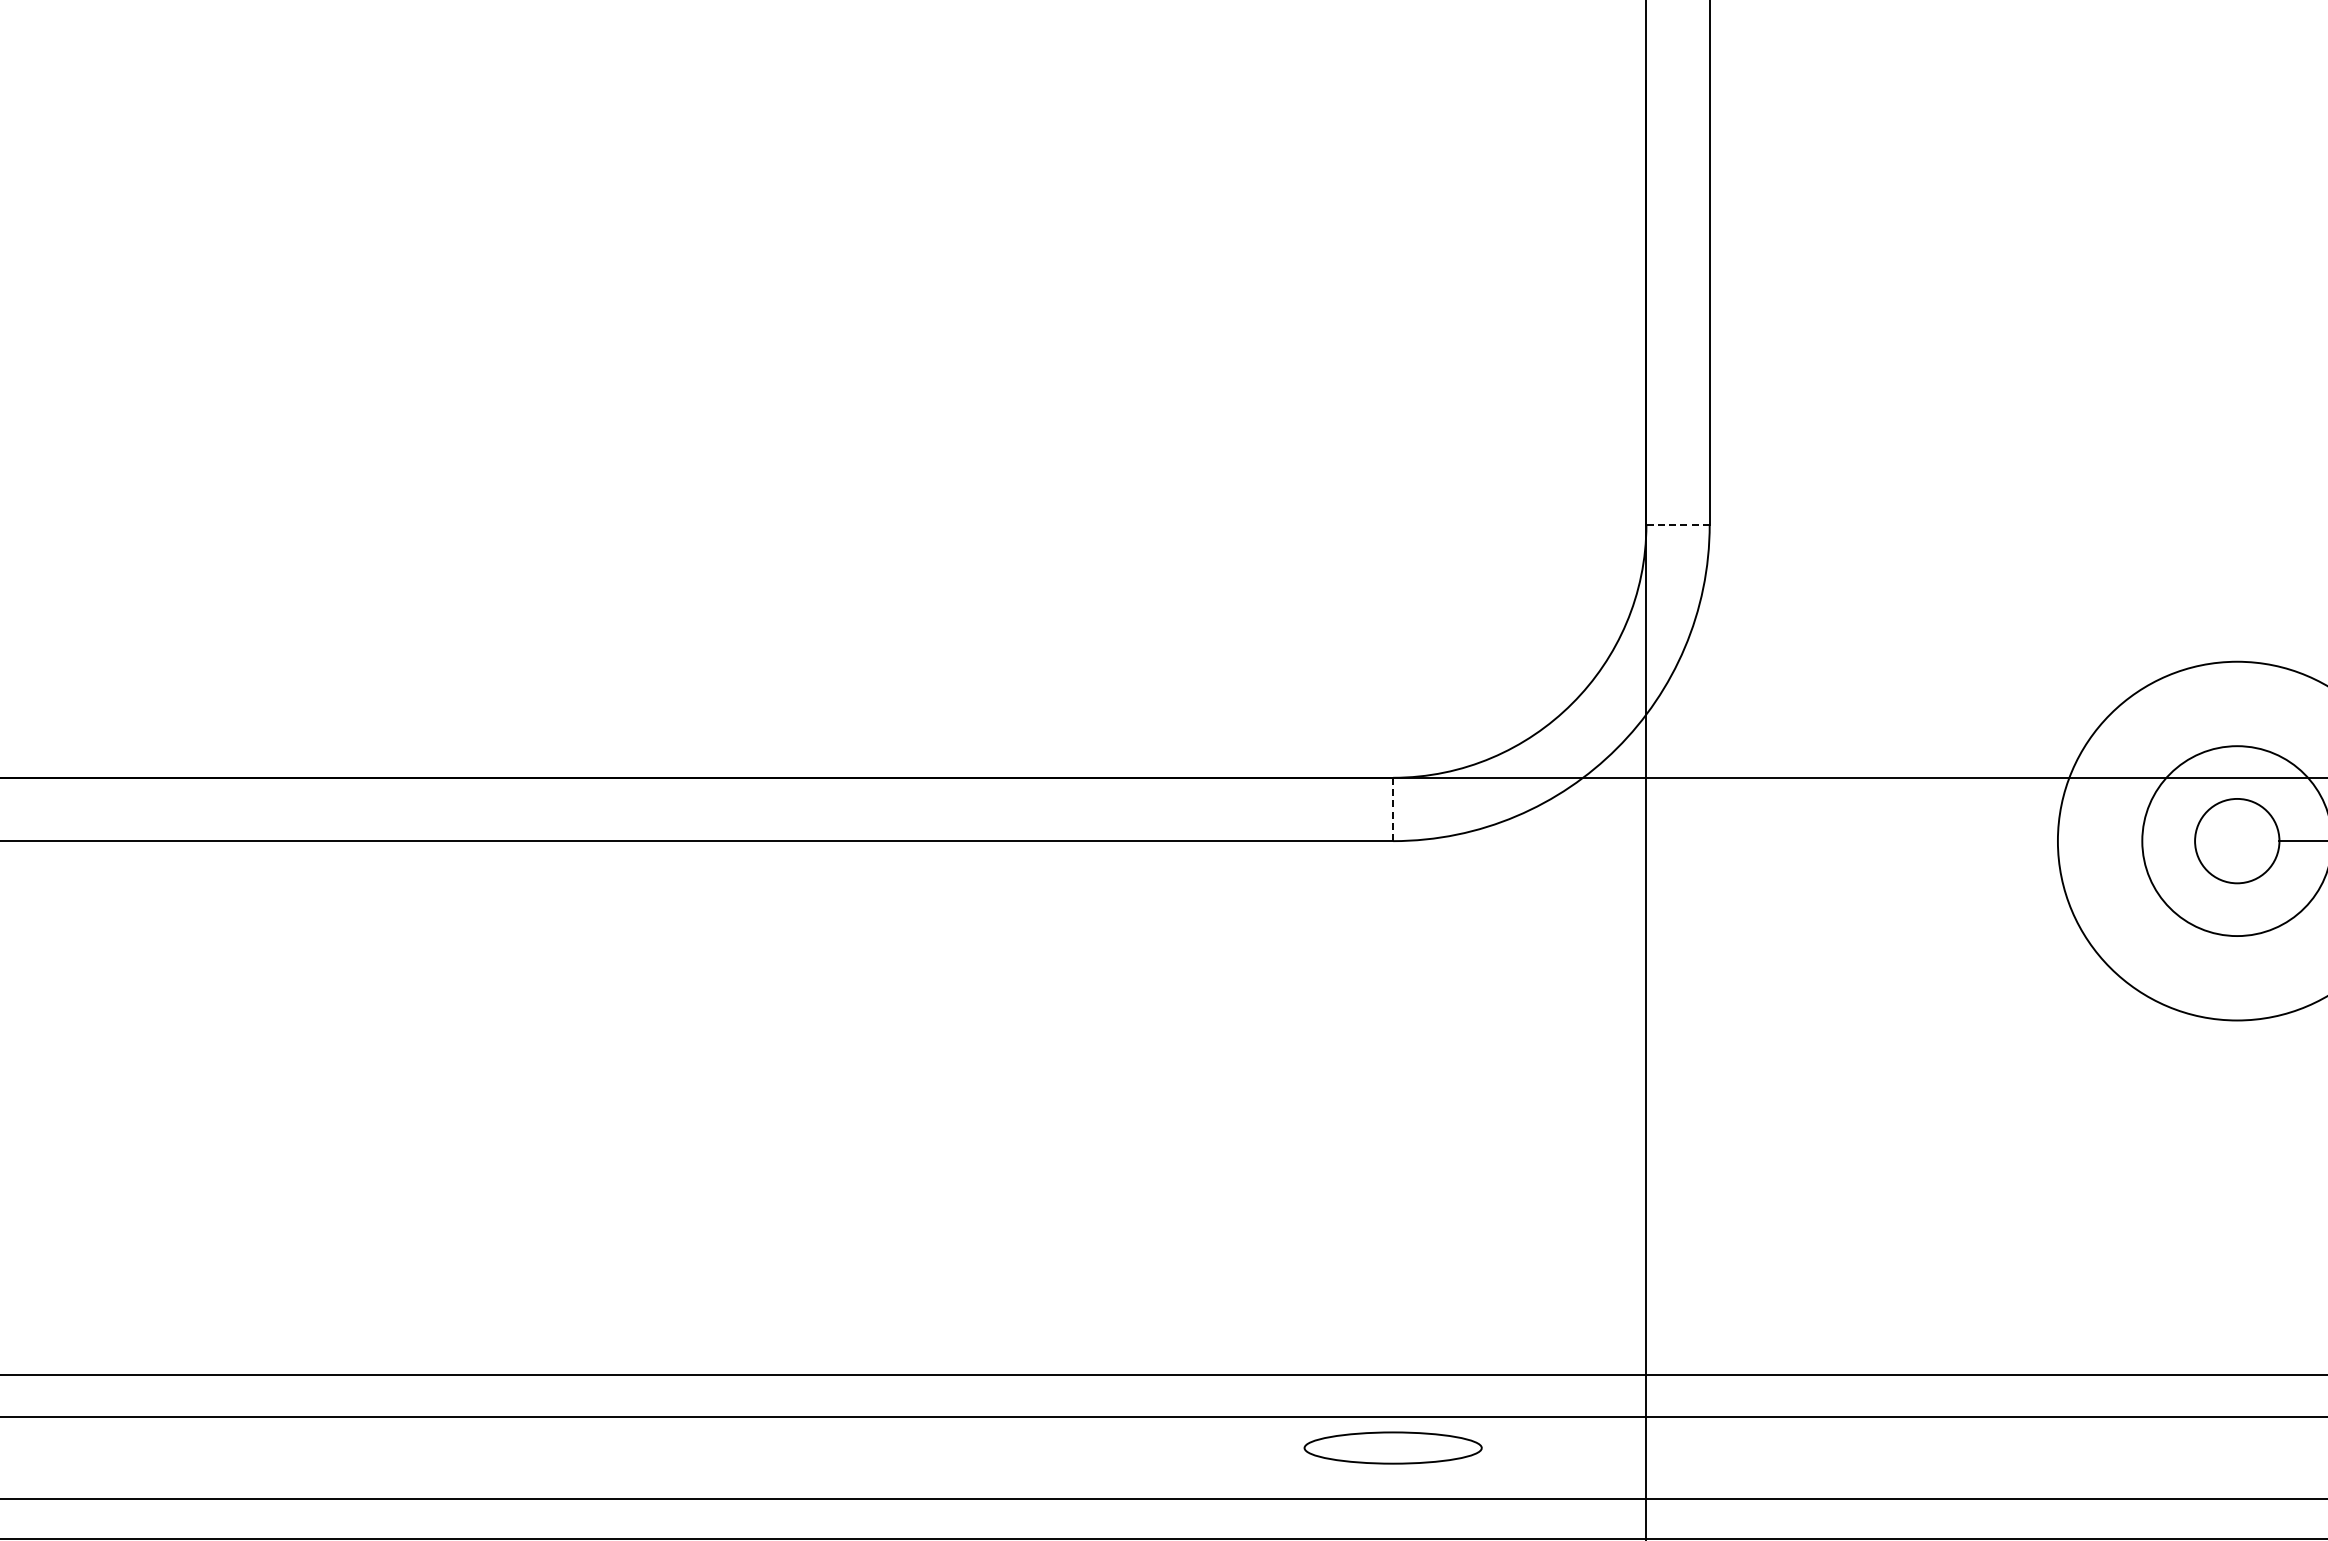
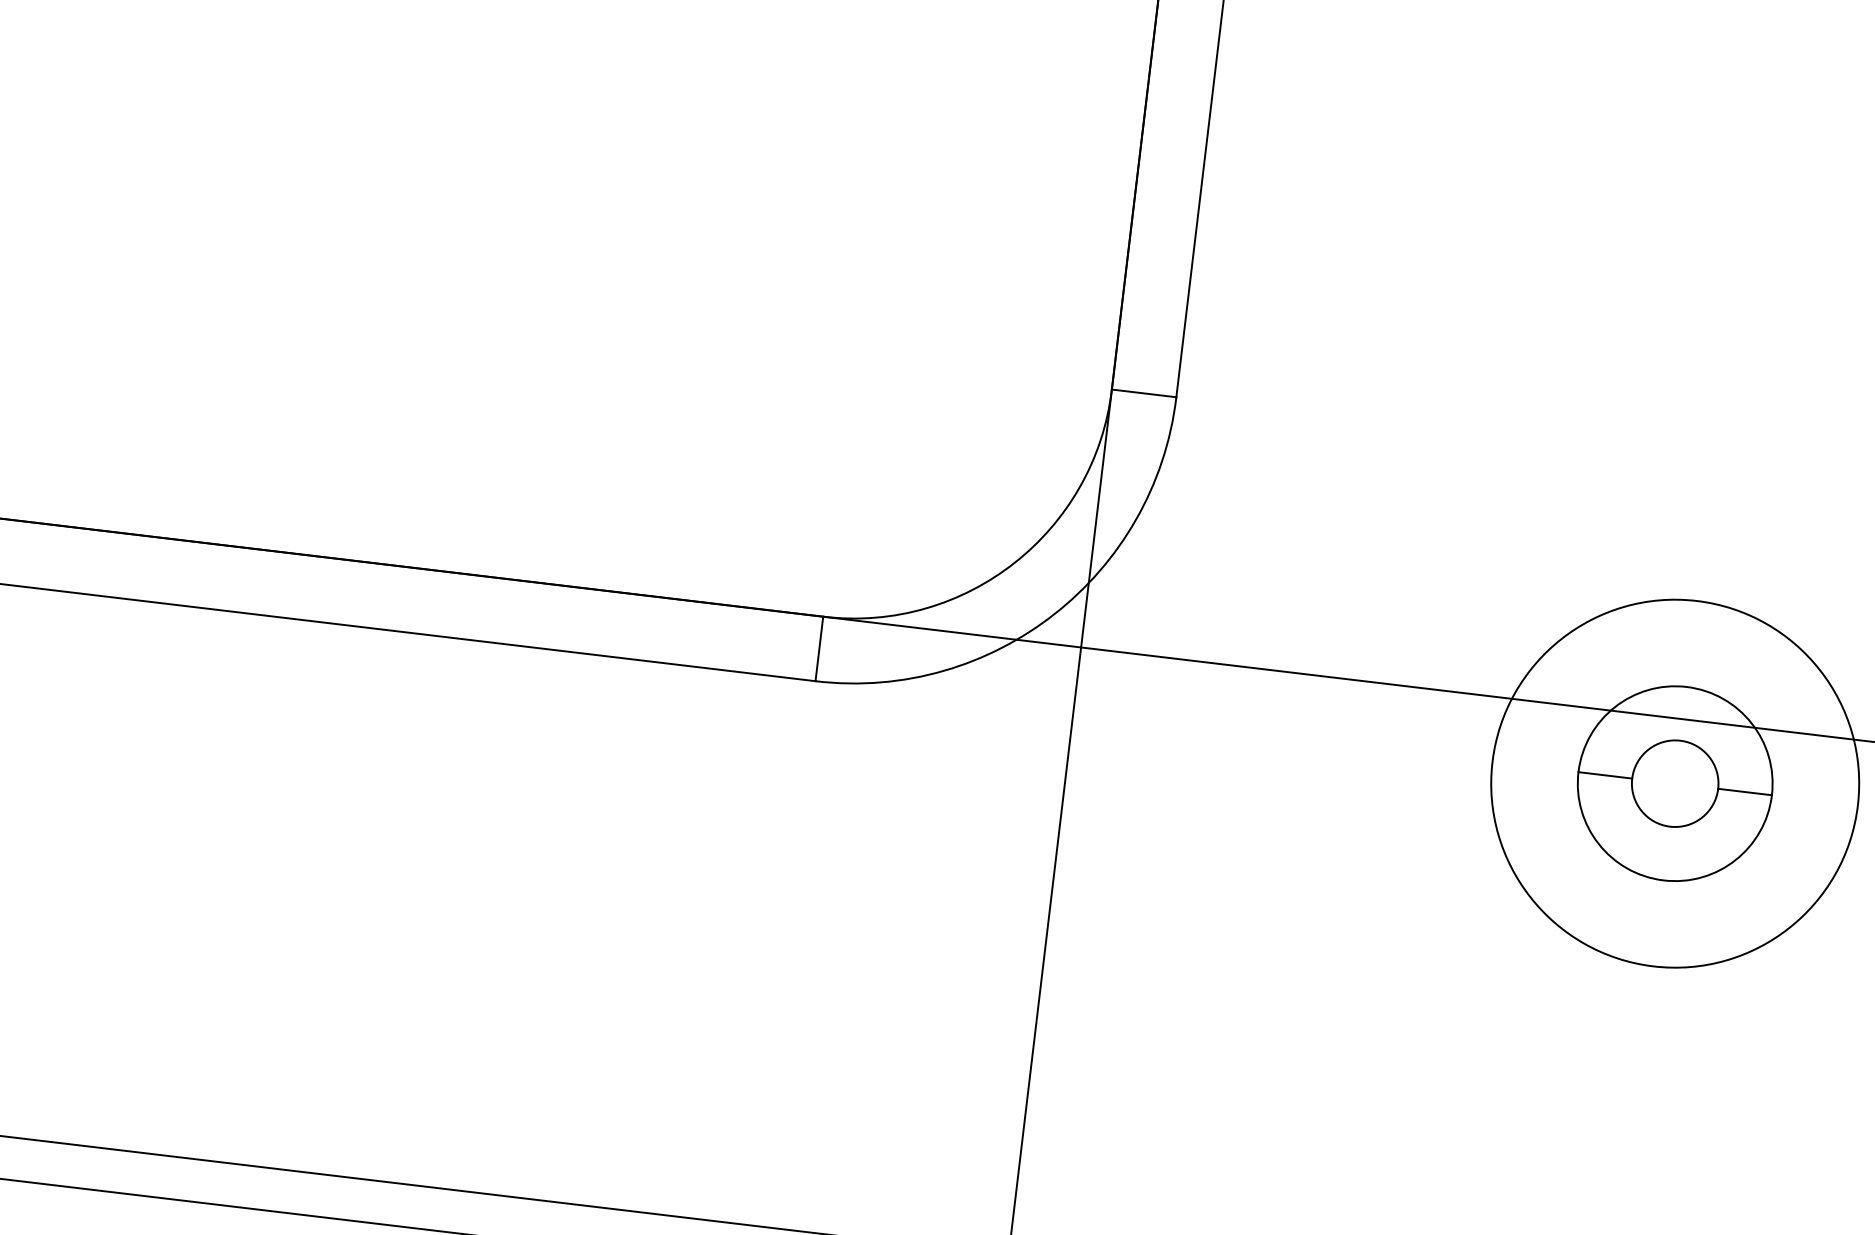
line: (1678, 524) -> (1144, 393), dashed -> solid
line: (1393, 809) -> (819, 649), dashed -> solid
line: (2168, 841) -> (1605, 775), added

